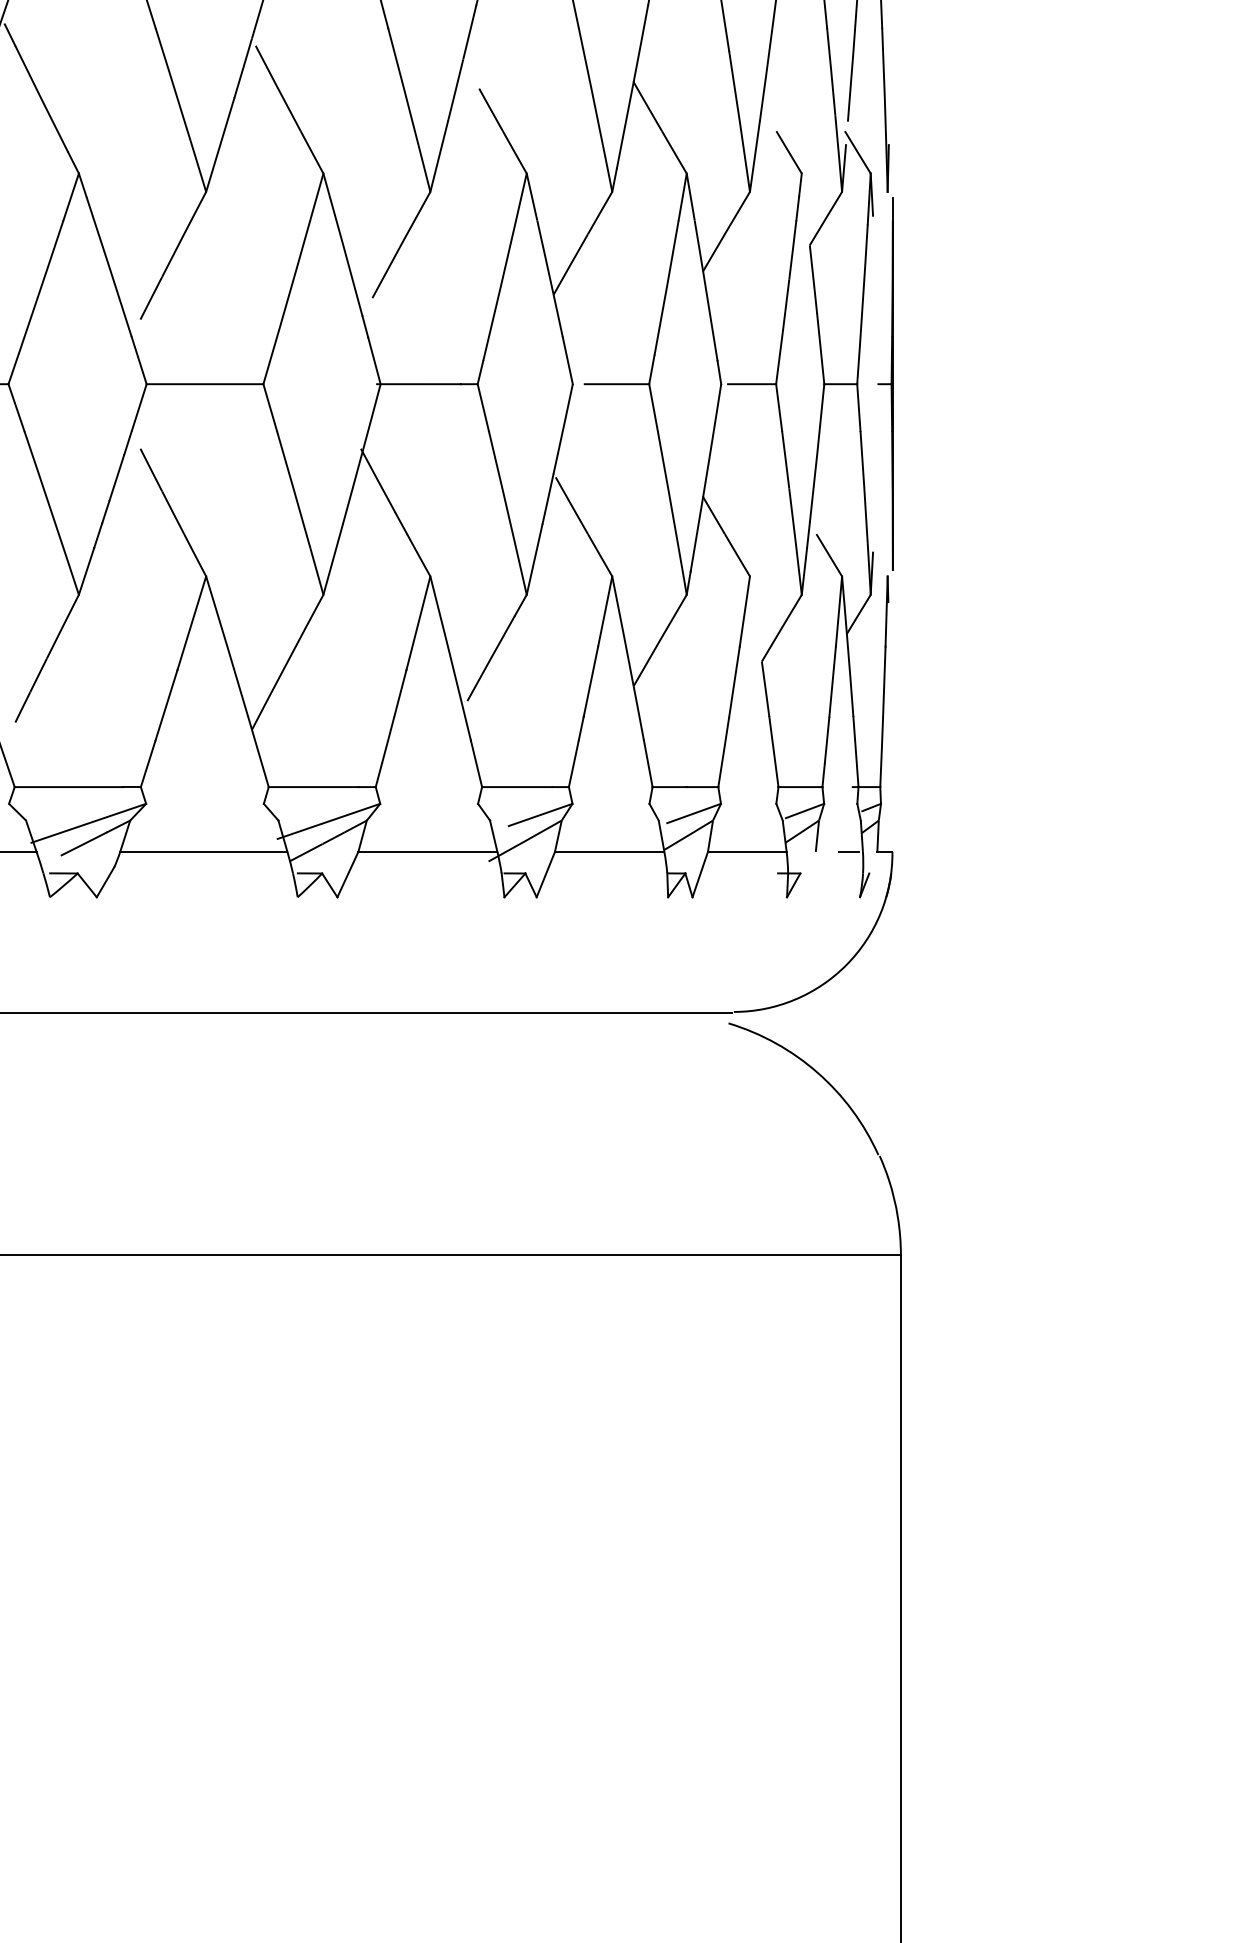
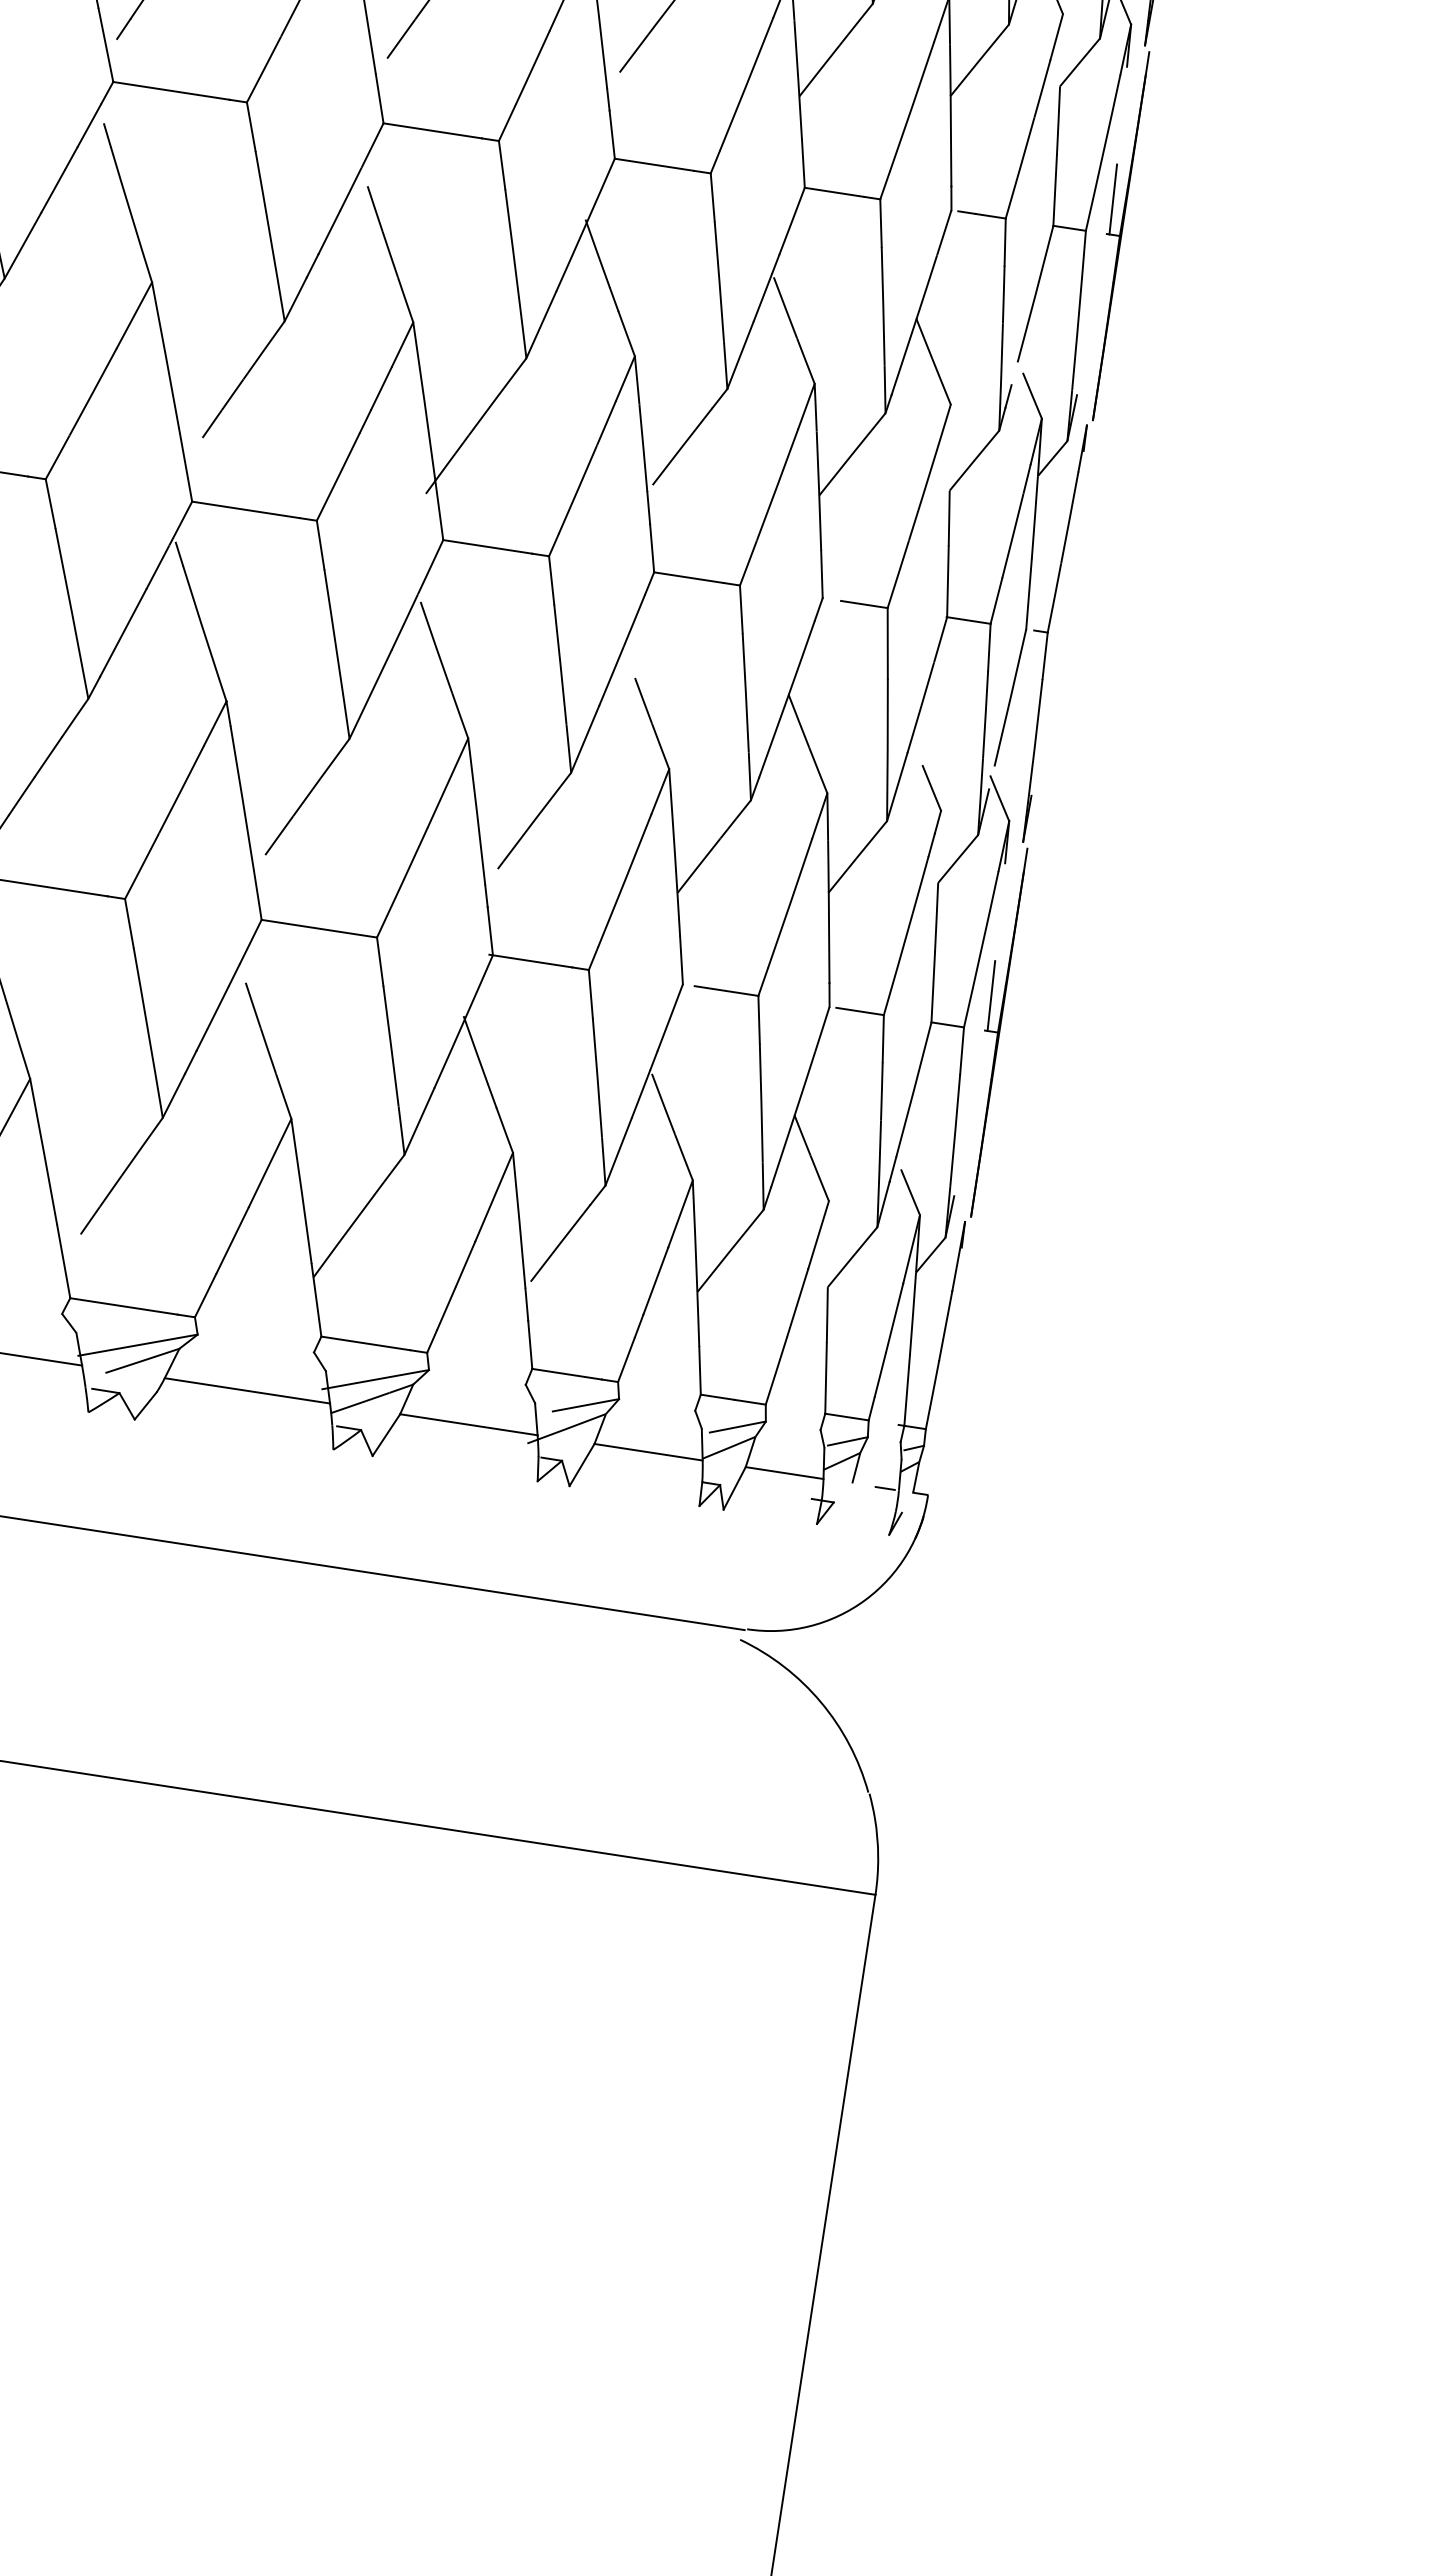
line: (879, 348) -> (991, 995), added

